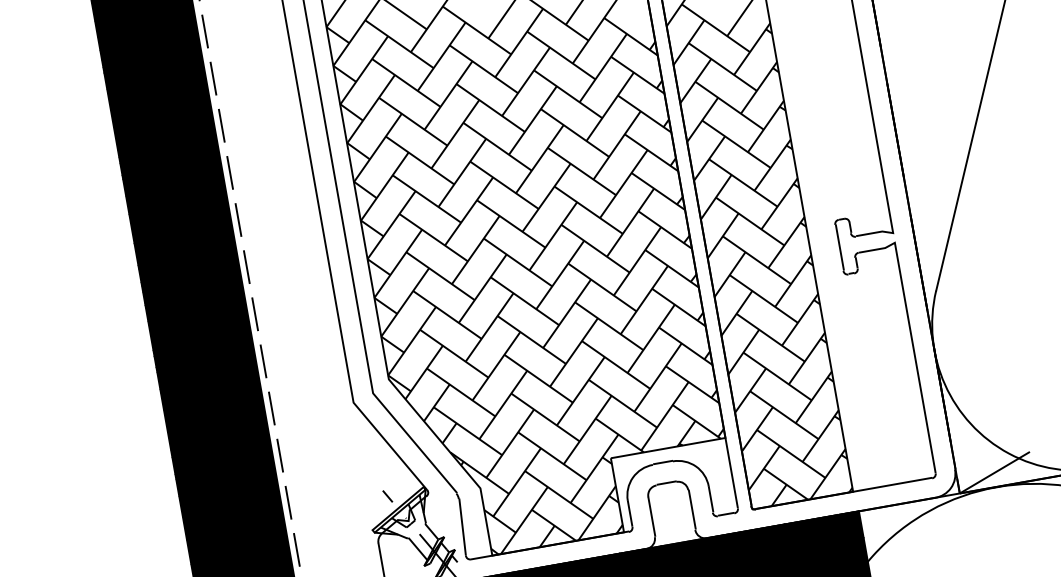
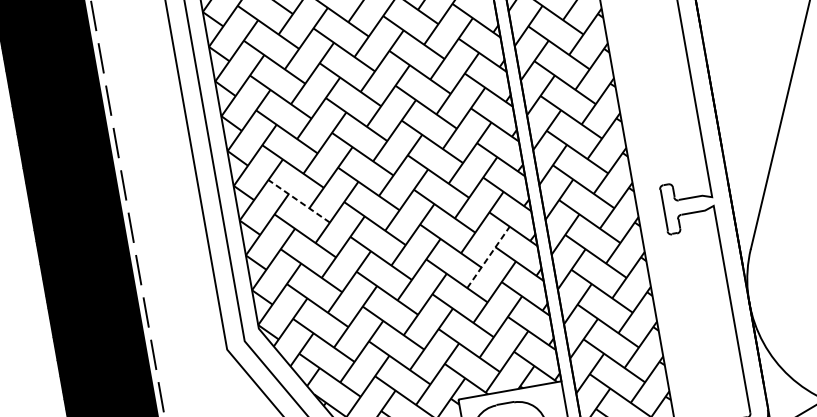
line: (433, 237) -> (299, 201), solid -> dashed
line: (644, 300) -> (488, 257), solid -> dashed

